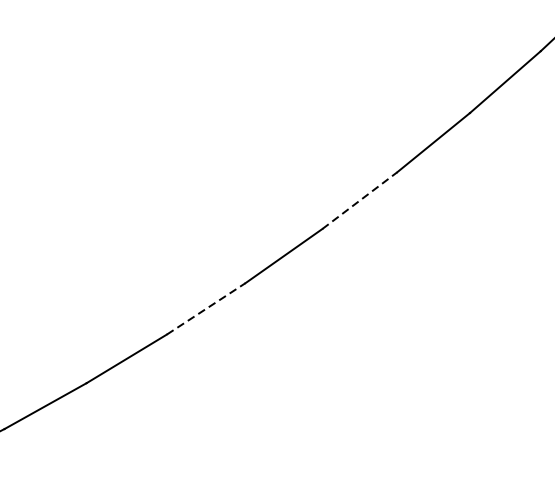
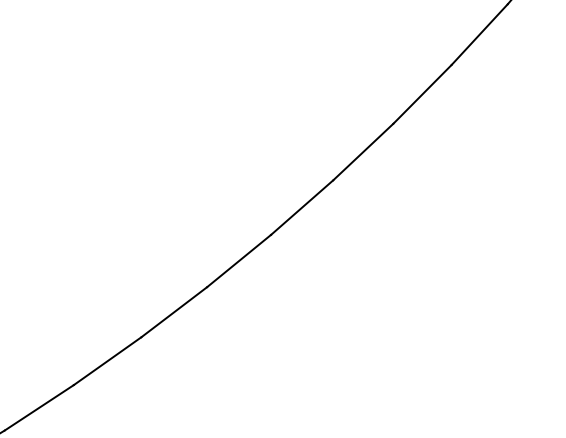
line: (360, 200) -> (363, 151), dashed -> solid
line: (206, 308) -> (239, 260), dashed -> solid

